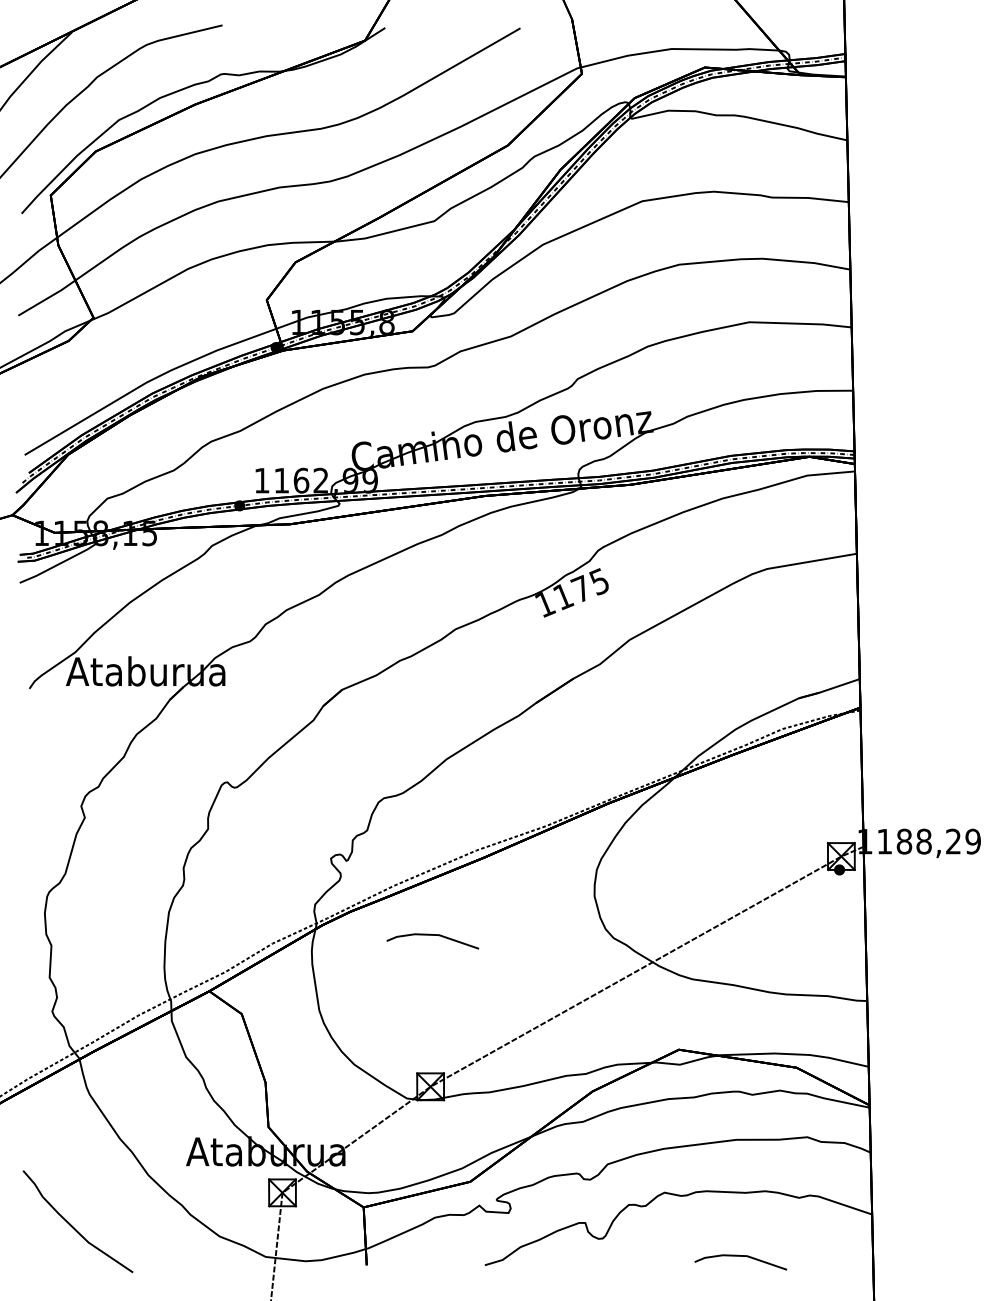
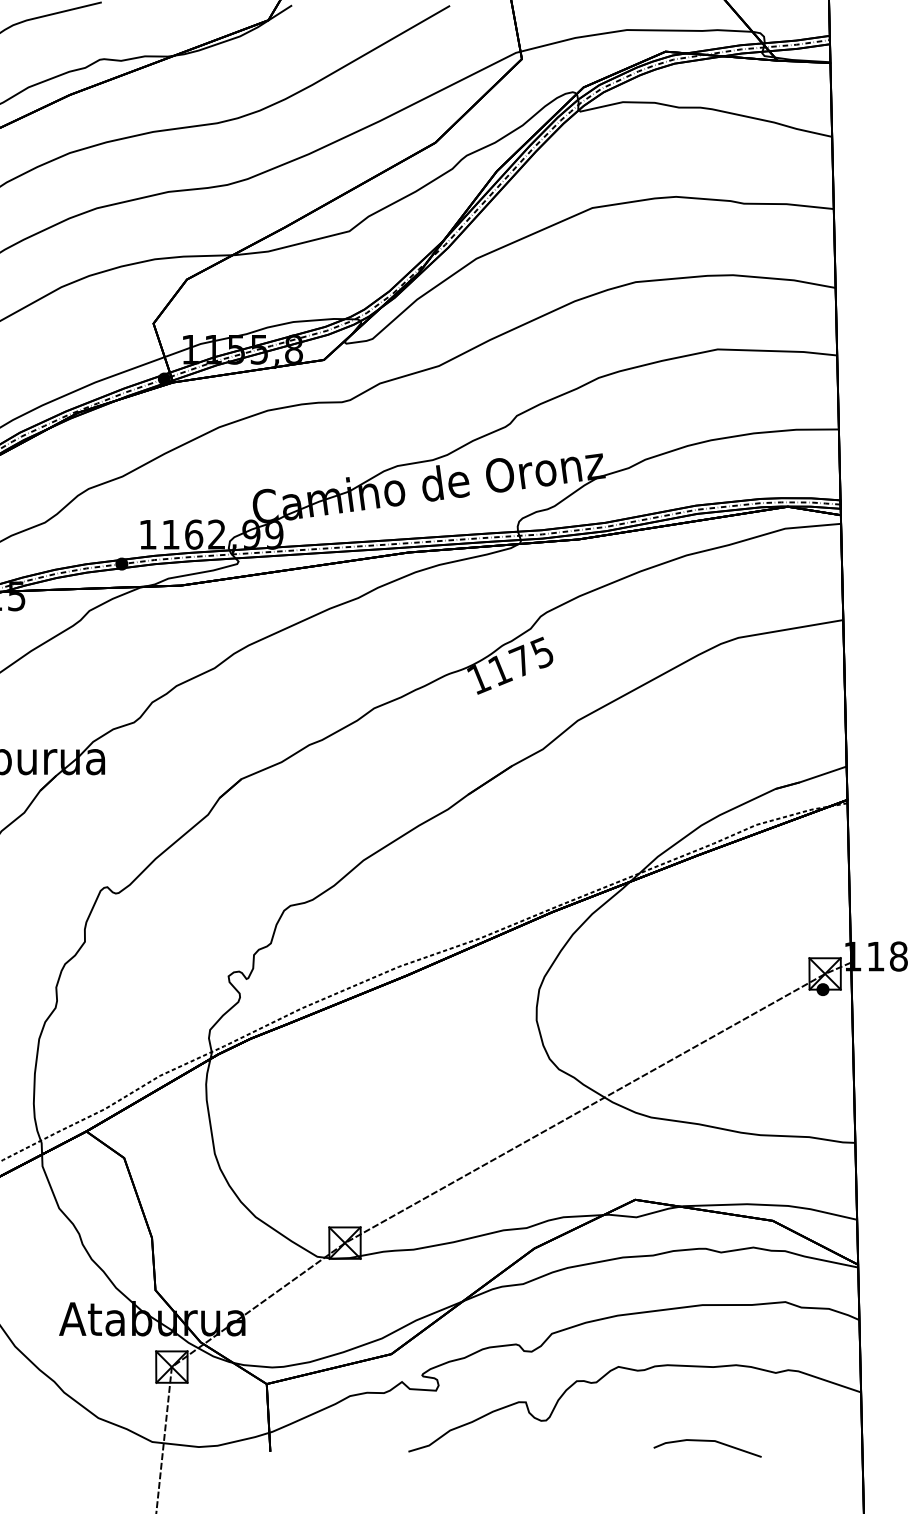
line: (432, 935) -> (347, 1066), removed

